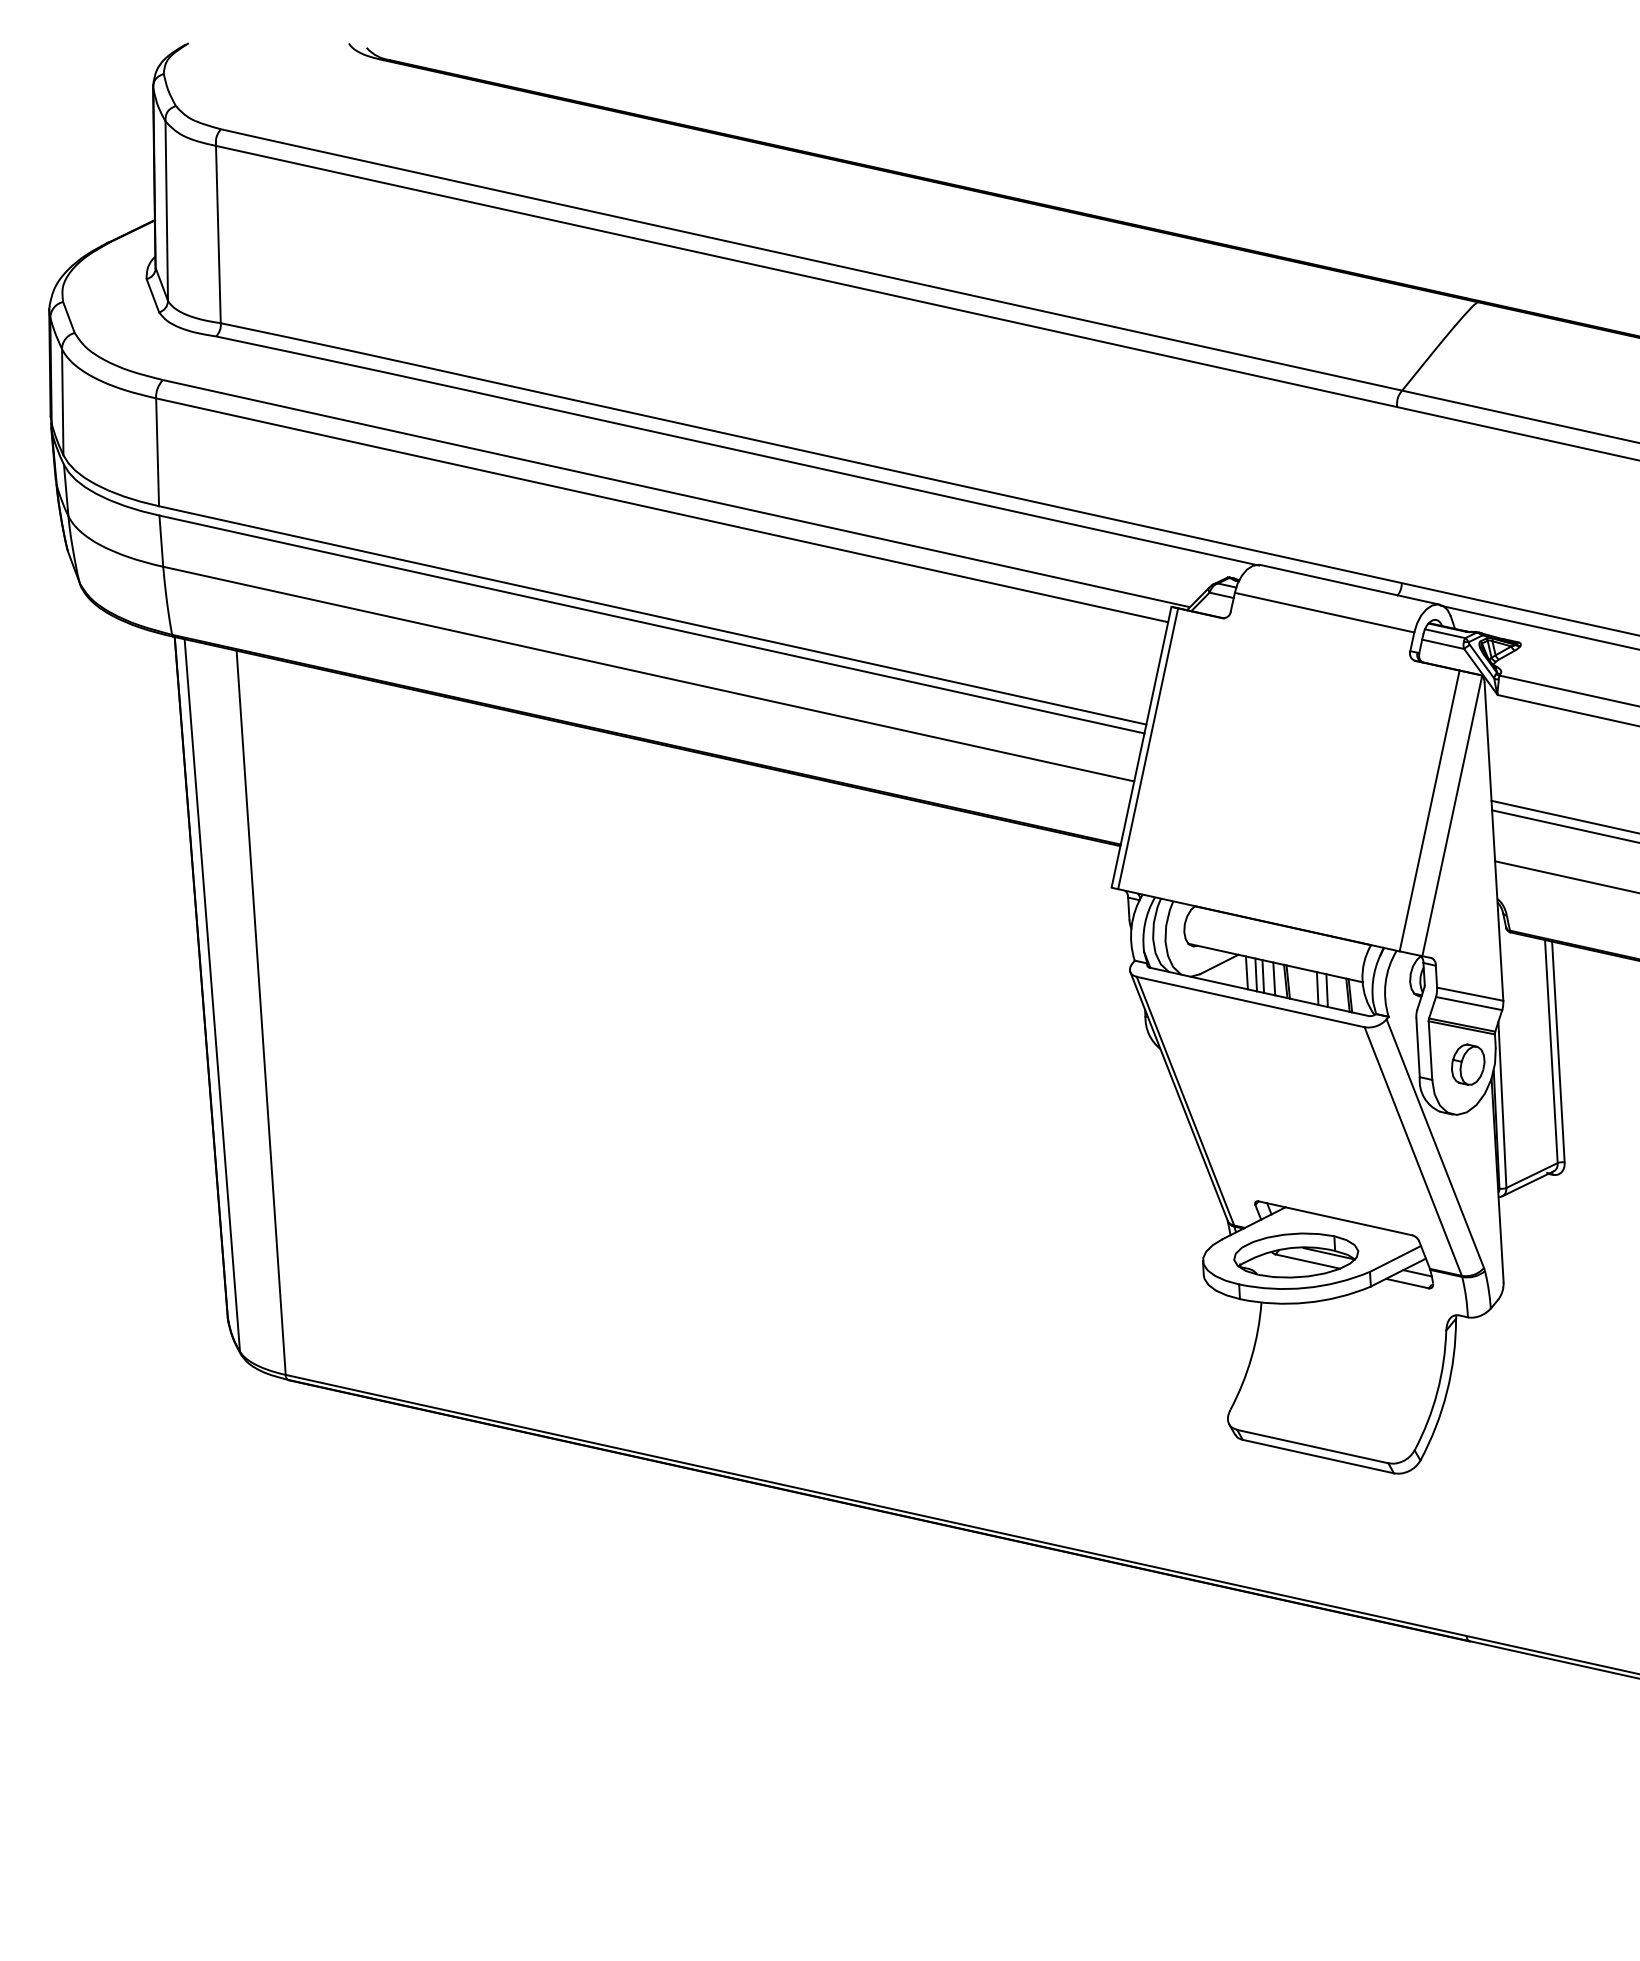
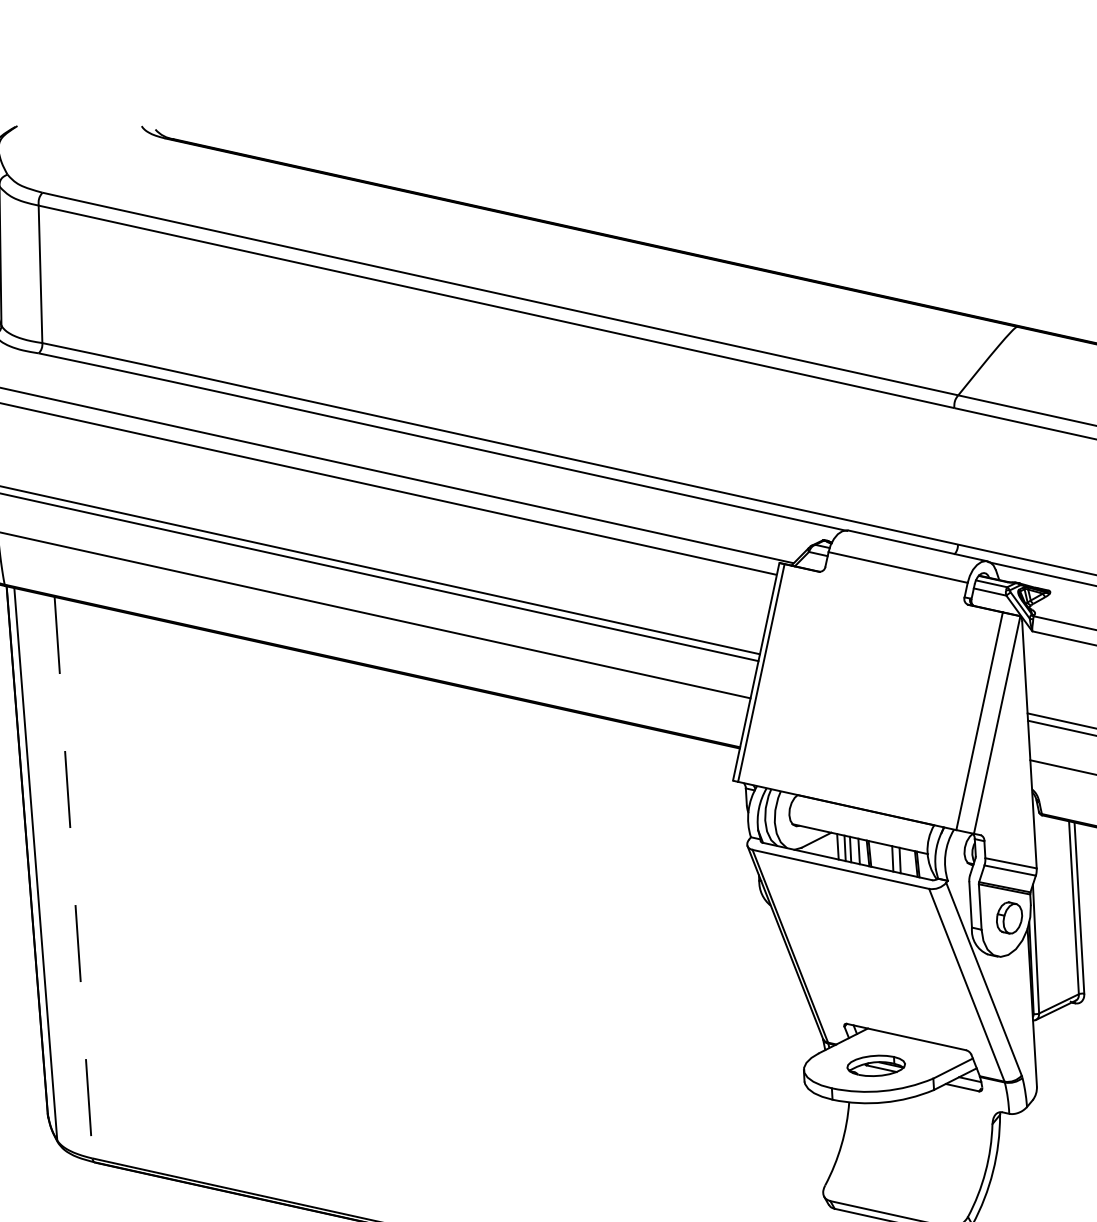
line: (261, 1012) -> (73, 877), solid -> dashed
part: (1296, 1255) -> (876, 1065), size x0.6

